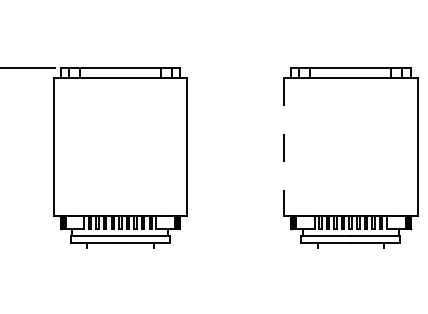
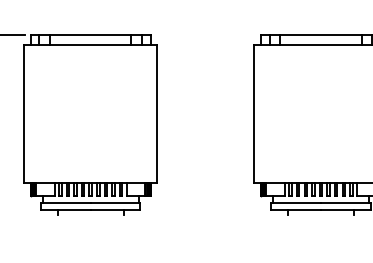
line: (283, 147) -> (253, 114), dashed -> solid

